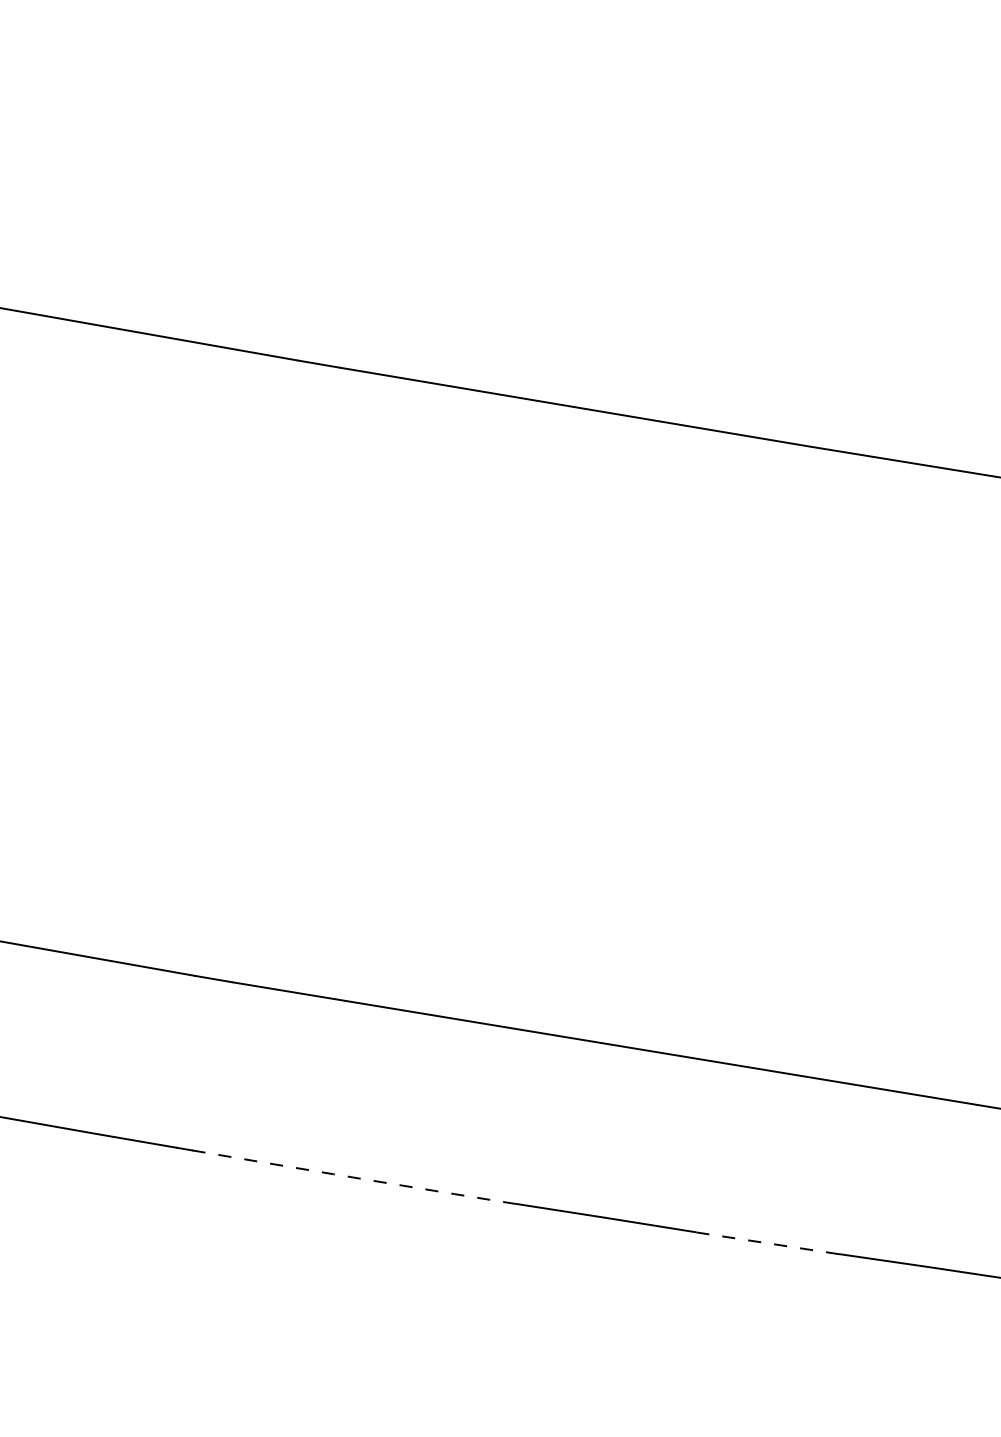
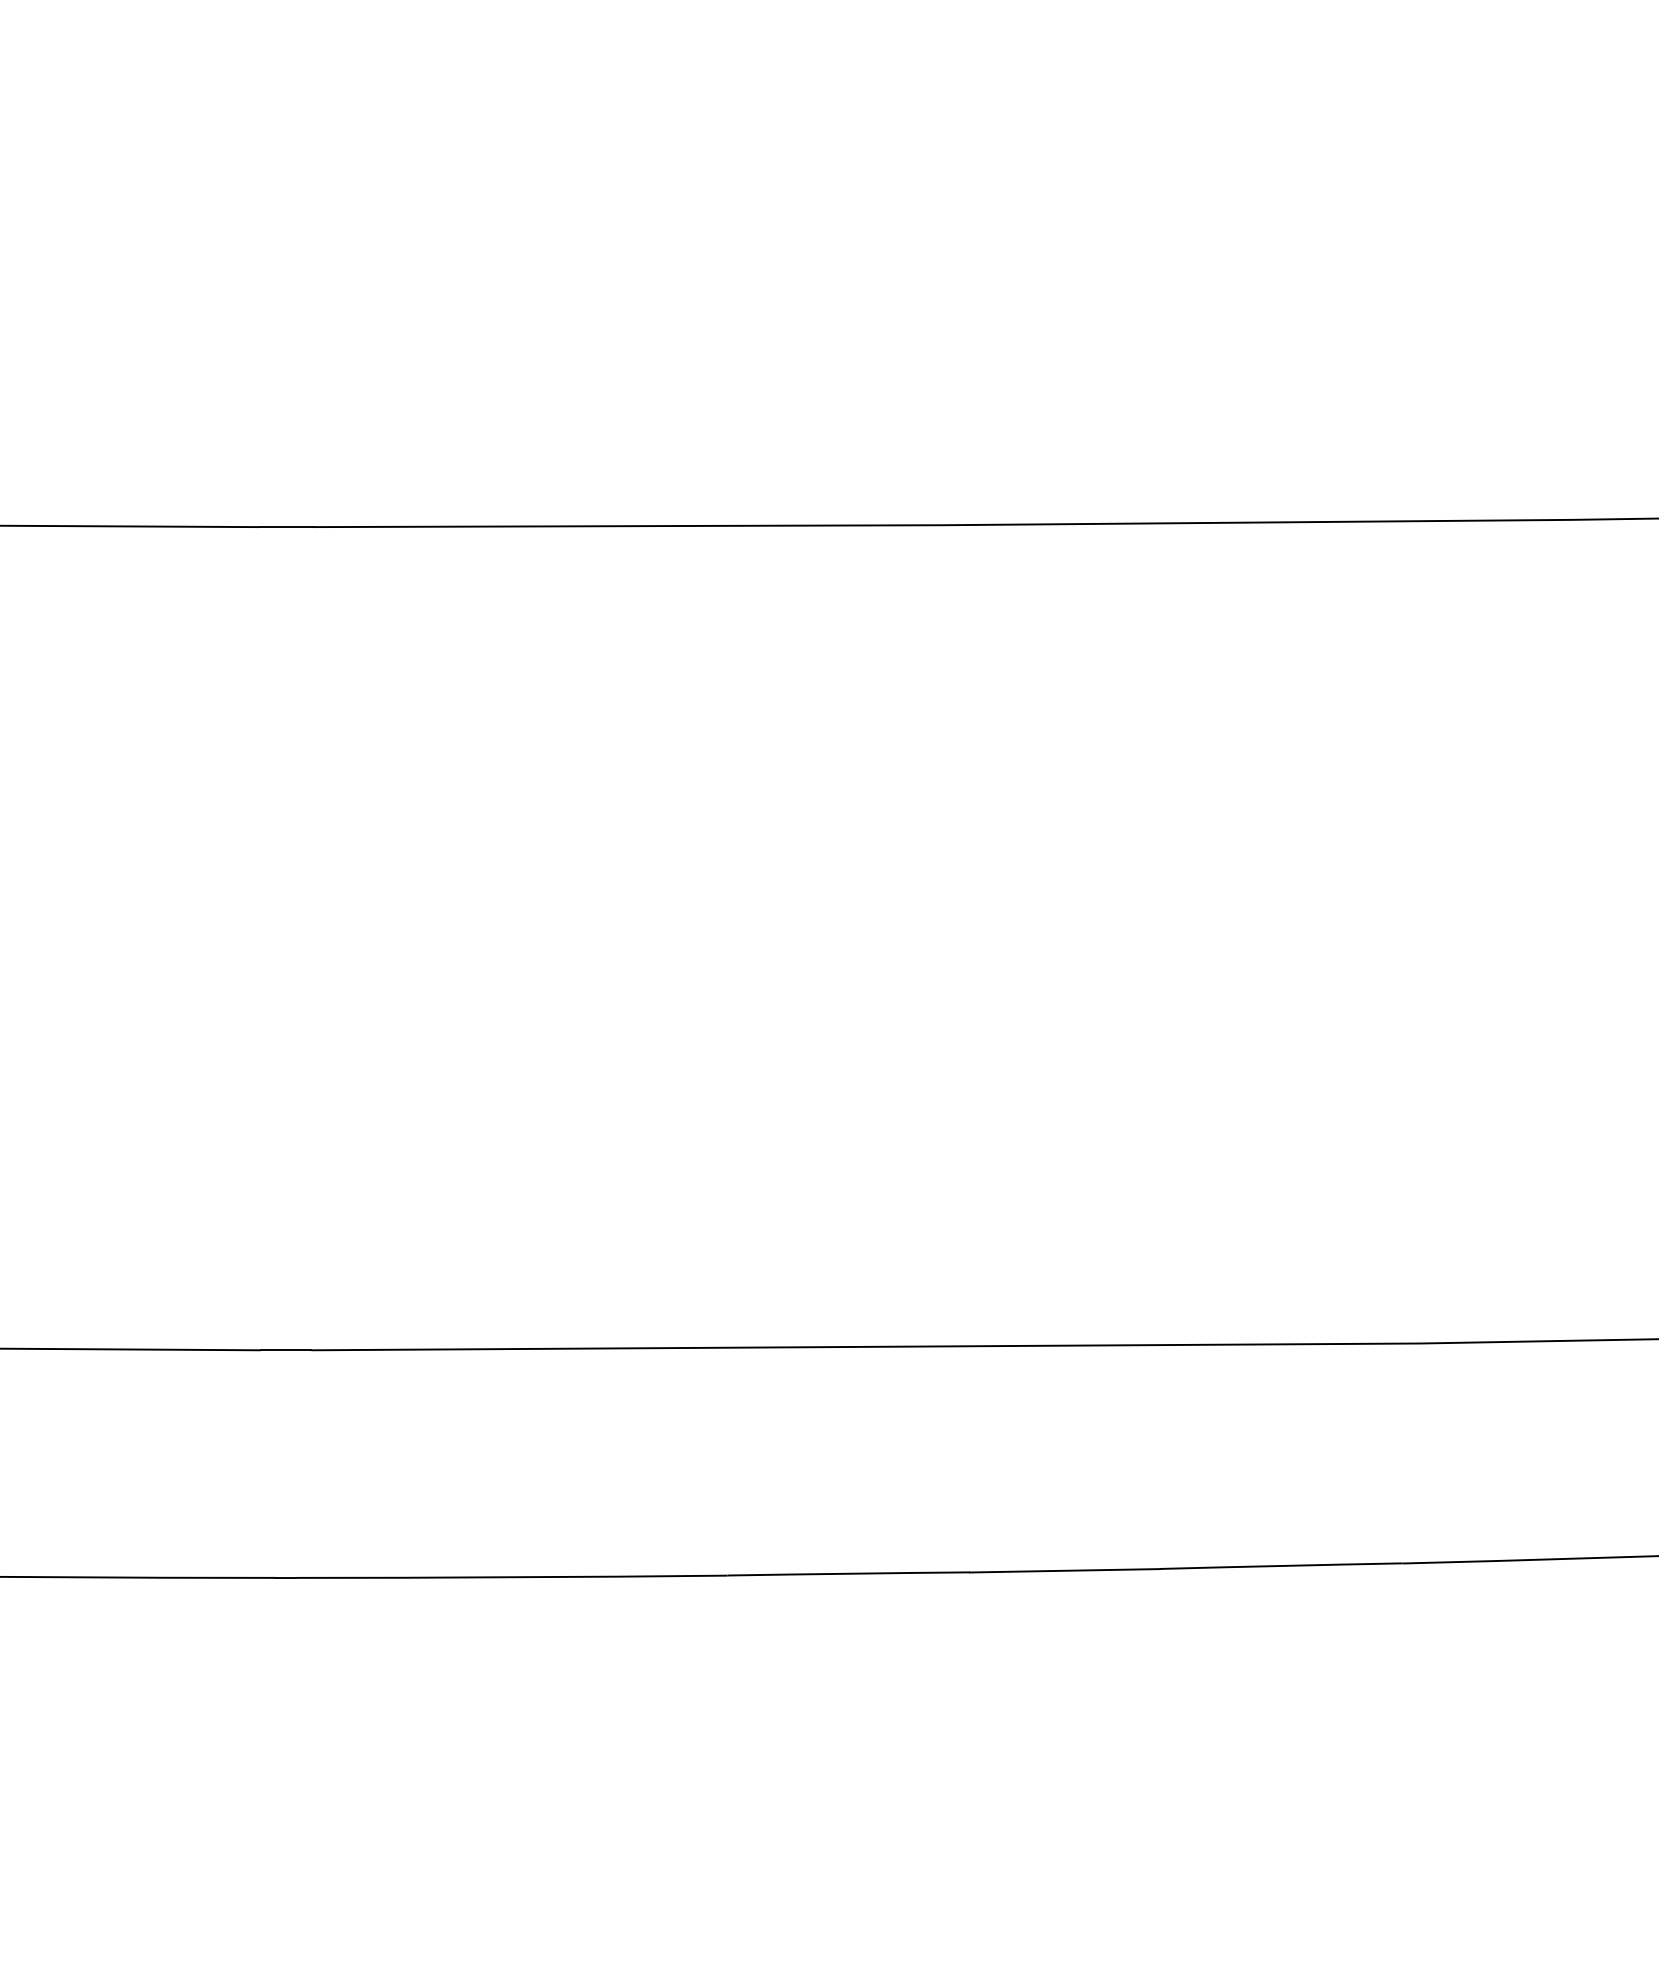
arc: (353, 1177) -> (512, 1577), dashed -> solid
line: (767, 1243) -> (1065, 1570), dashed -> solid

